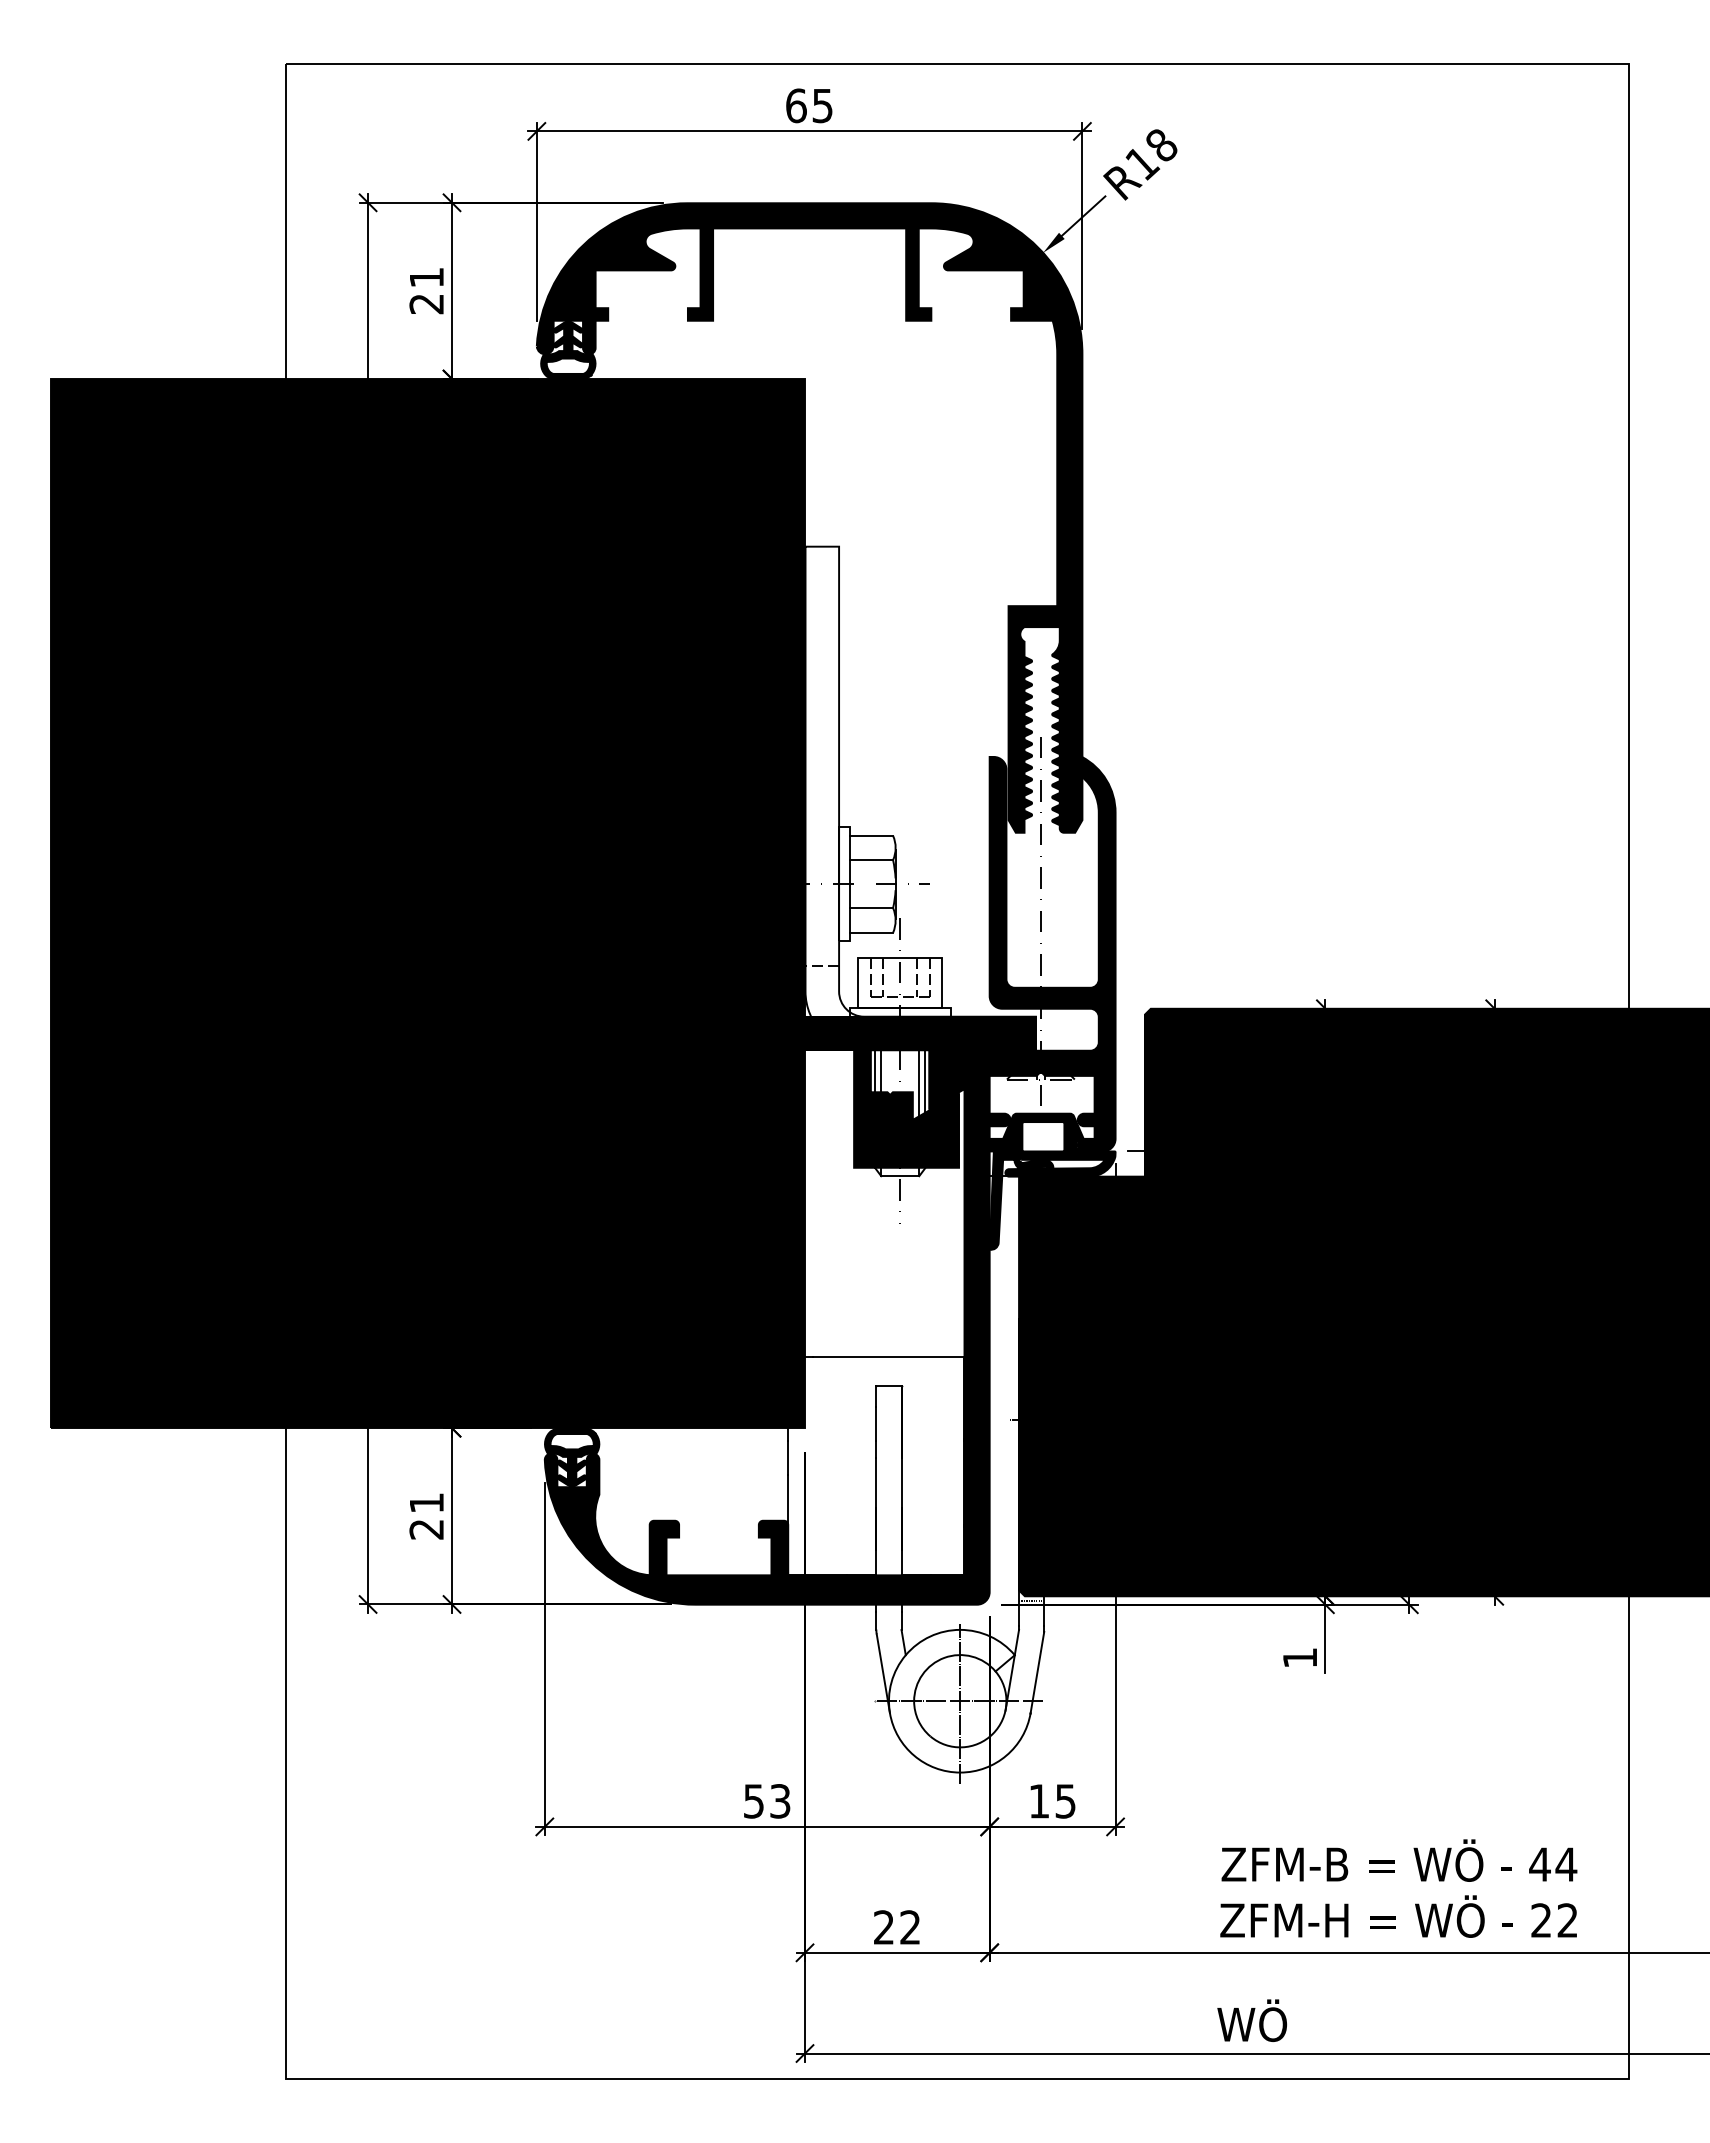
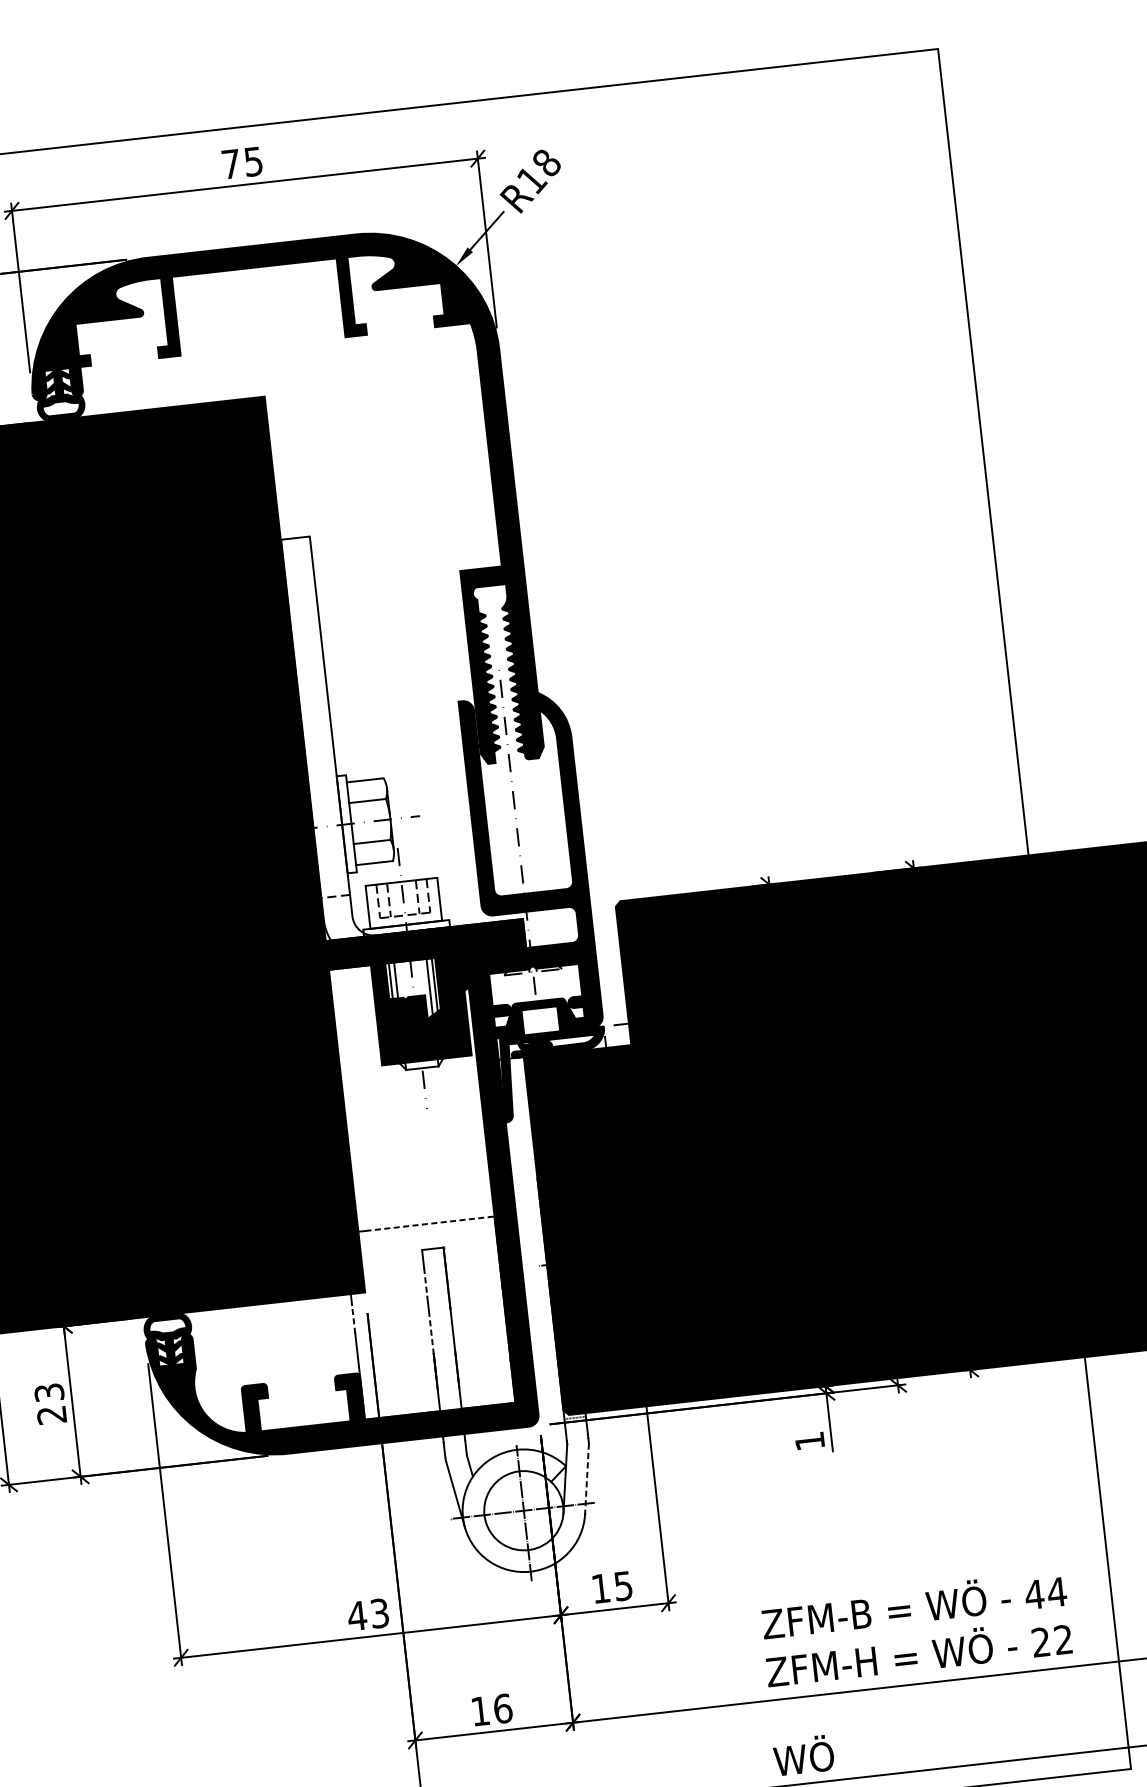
text: (796, 105) -> (231, 163), 65 -> 75
line: (888, 1357) -> (429, 1224), solid -> dashed
line: (876, 1424) -> (425, 1282), solid -> dashed
line: (788, 1457) -> (353, 1319), solid -> dashed
line: (876, 1483) -> (431, 1332), solid -> dashed
text: (426, 1503) -> (49, 1393), 21 -> 23
line: (1037, 1672) -> (587, 1478), solid -> dashed
text: (753, 1801) -> (356, 1616), 53 -> 43
text: (897, 1927) -> (491, 1709), 22 -> 16

